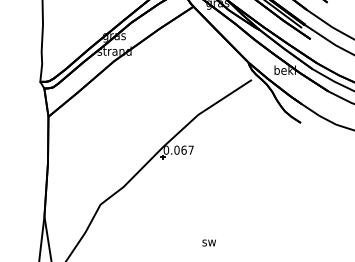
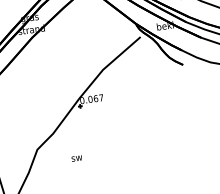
text: (208, 242) -> (76, 158), moved

